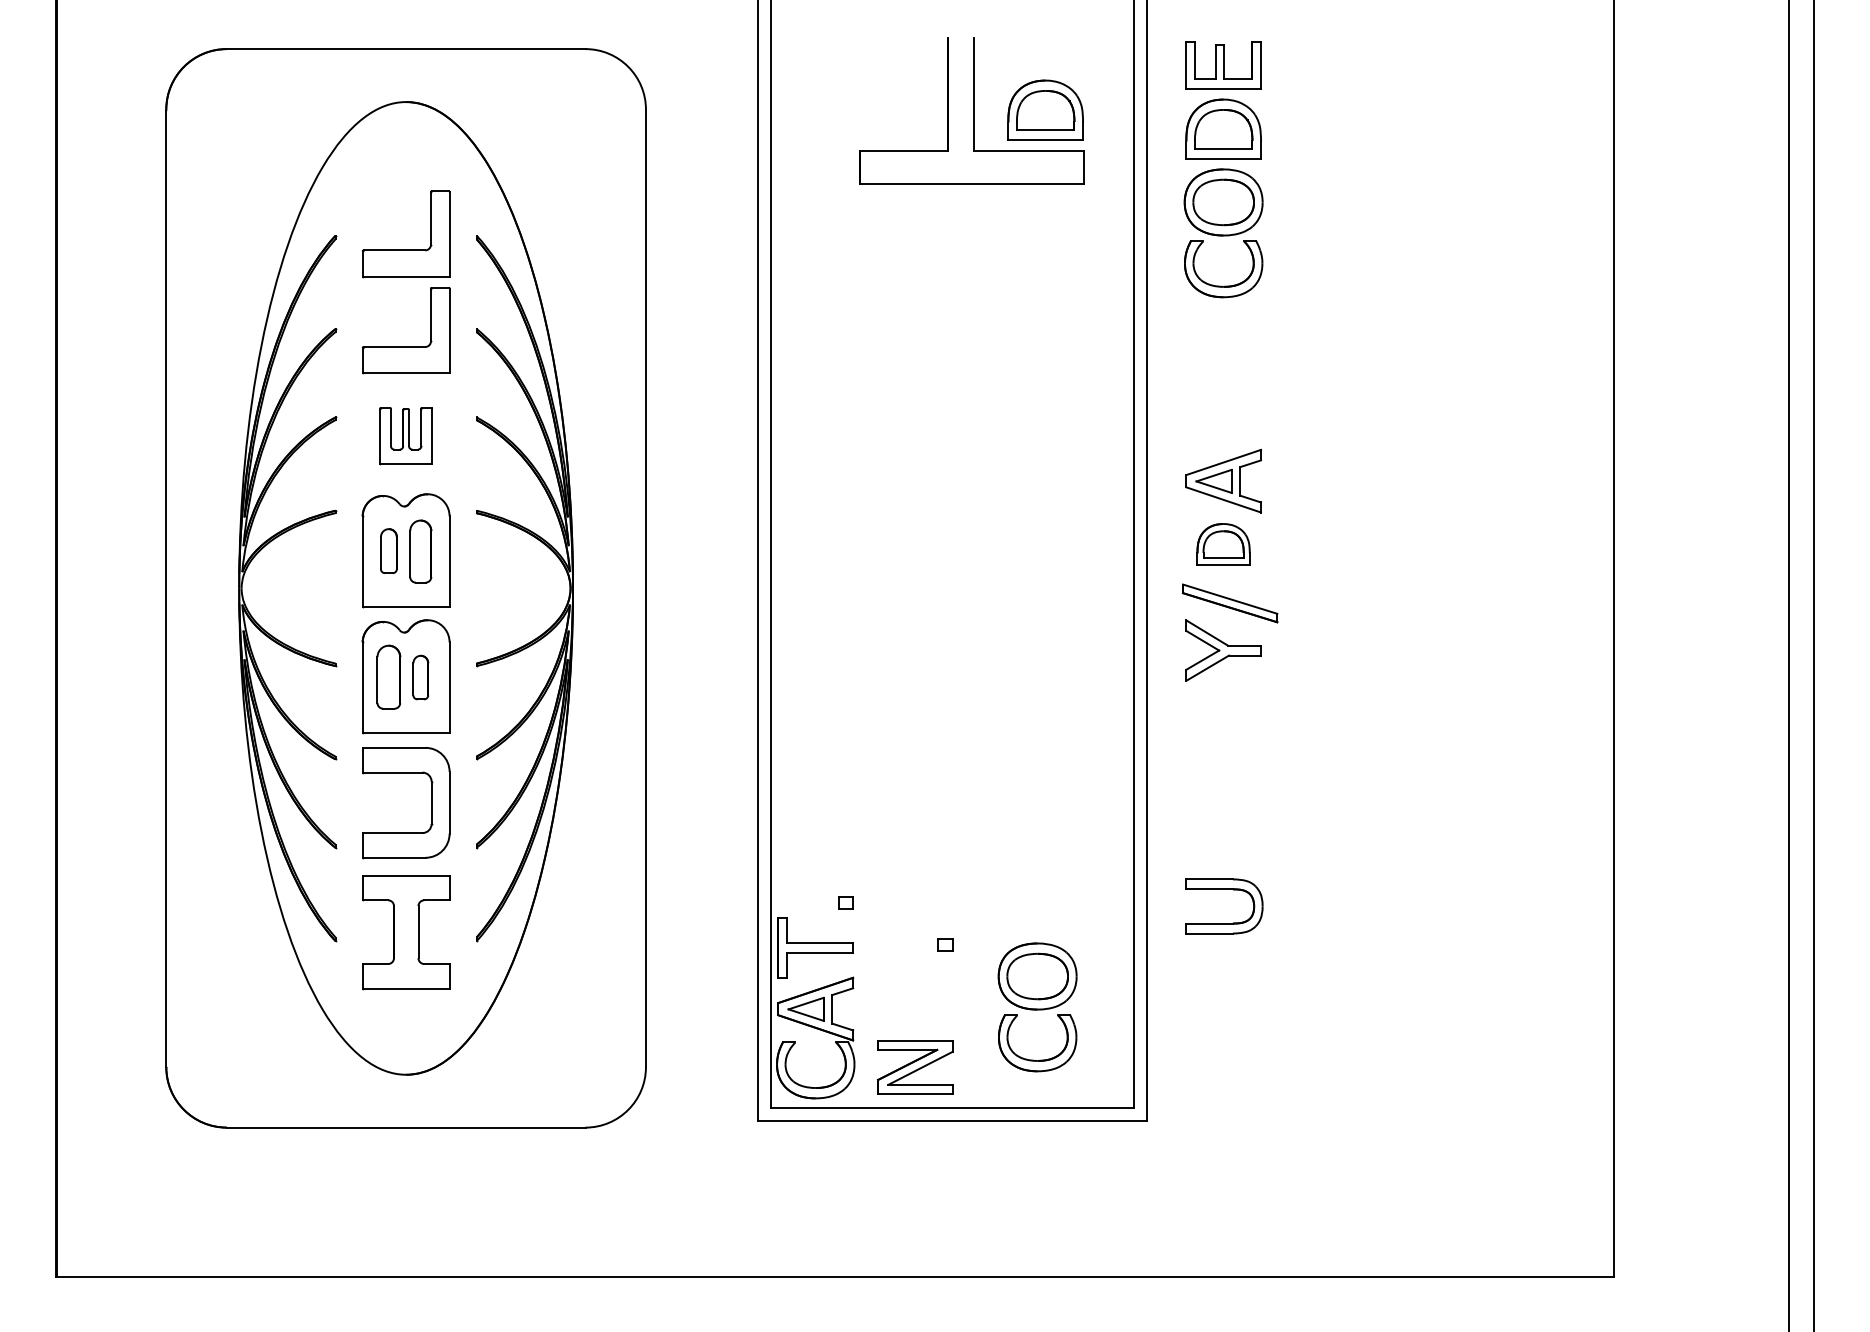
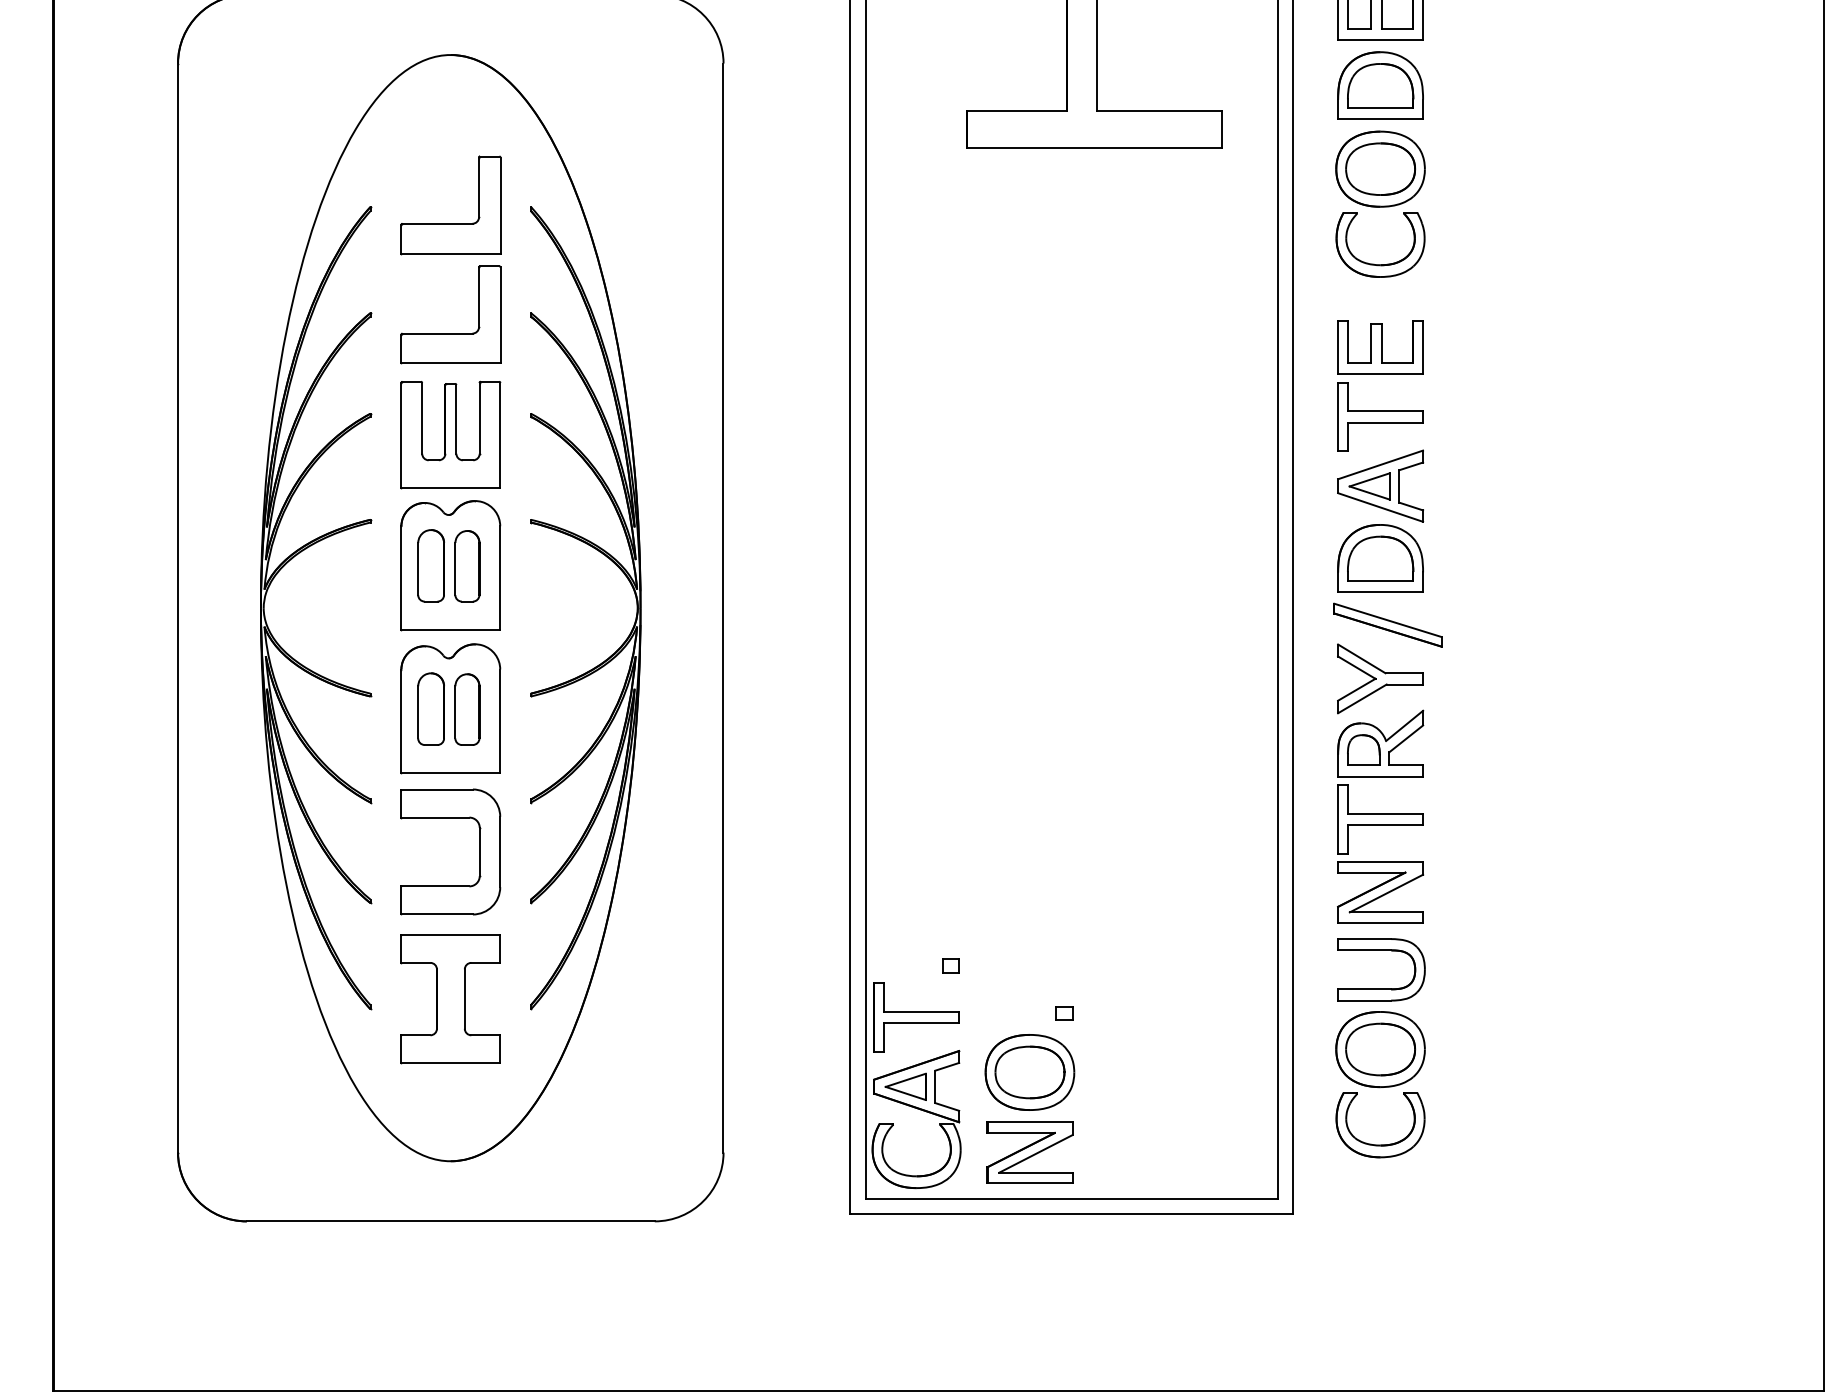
part: (1045, 109) -> (1177, 63), removed
part: (1223, 383) -> (1380, 375), added
part: (405, 436) -> (450, 435), size x1.67
part: (1223, 544) -> (1380, 558), size x1.43
part: (388, 550) -> (430, 565), size x1.43
part: (420, 677) -> (467, 709), size x1.43
part: (1223, 771) -> (1380, 816), added
part: (915, 996) -> (1030, 1072), added
part: (1037, 1007) -> (1380, 1084), moved

